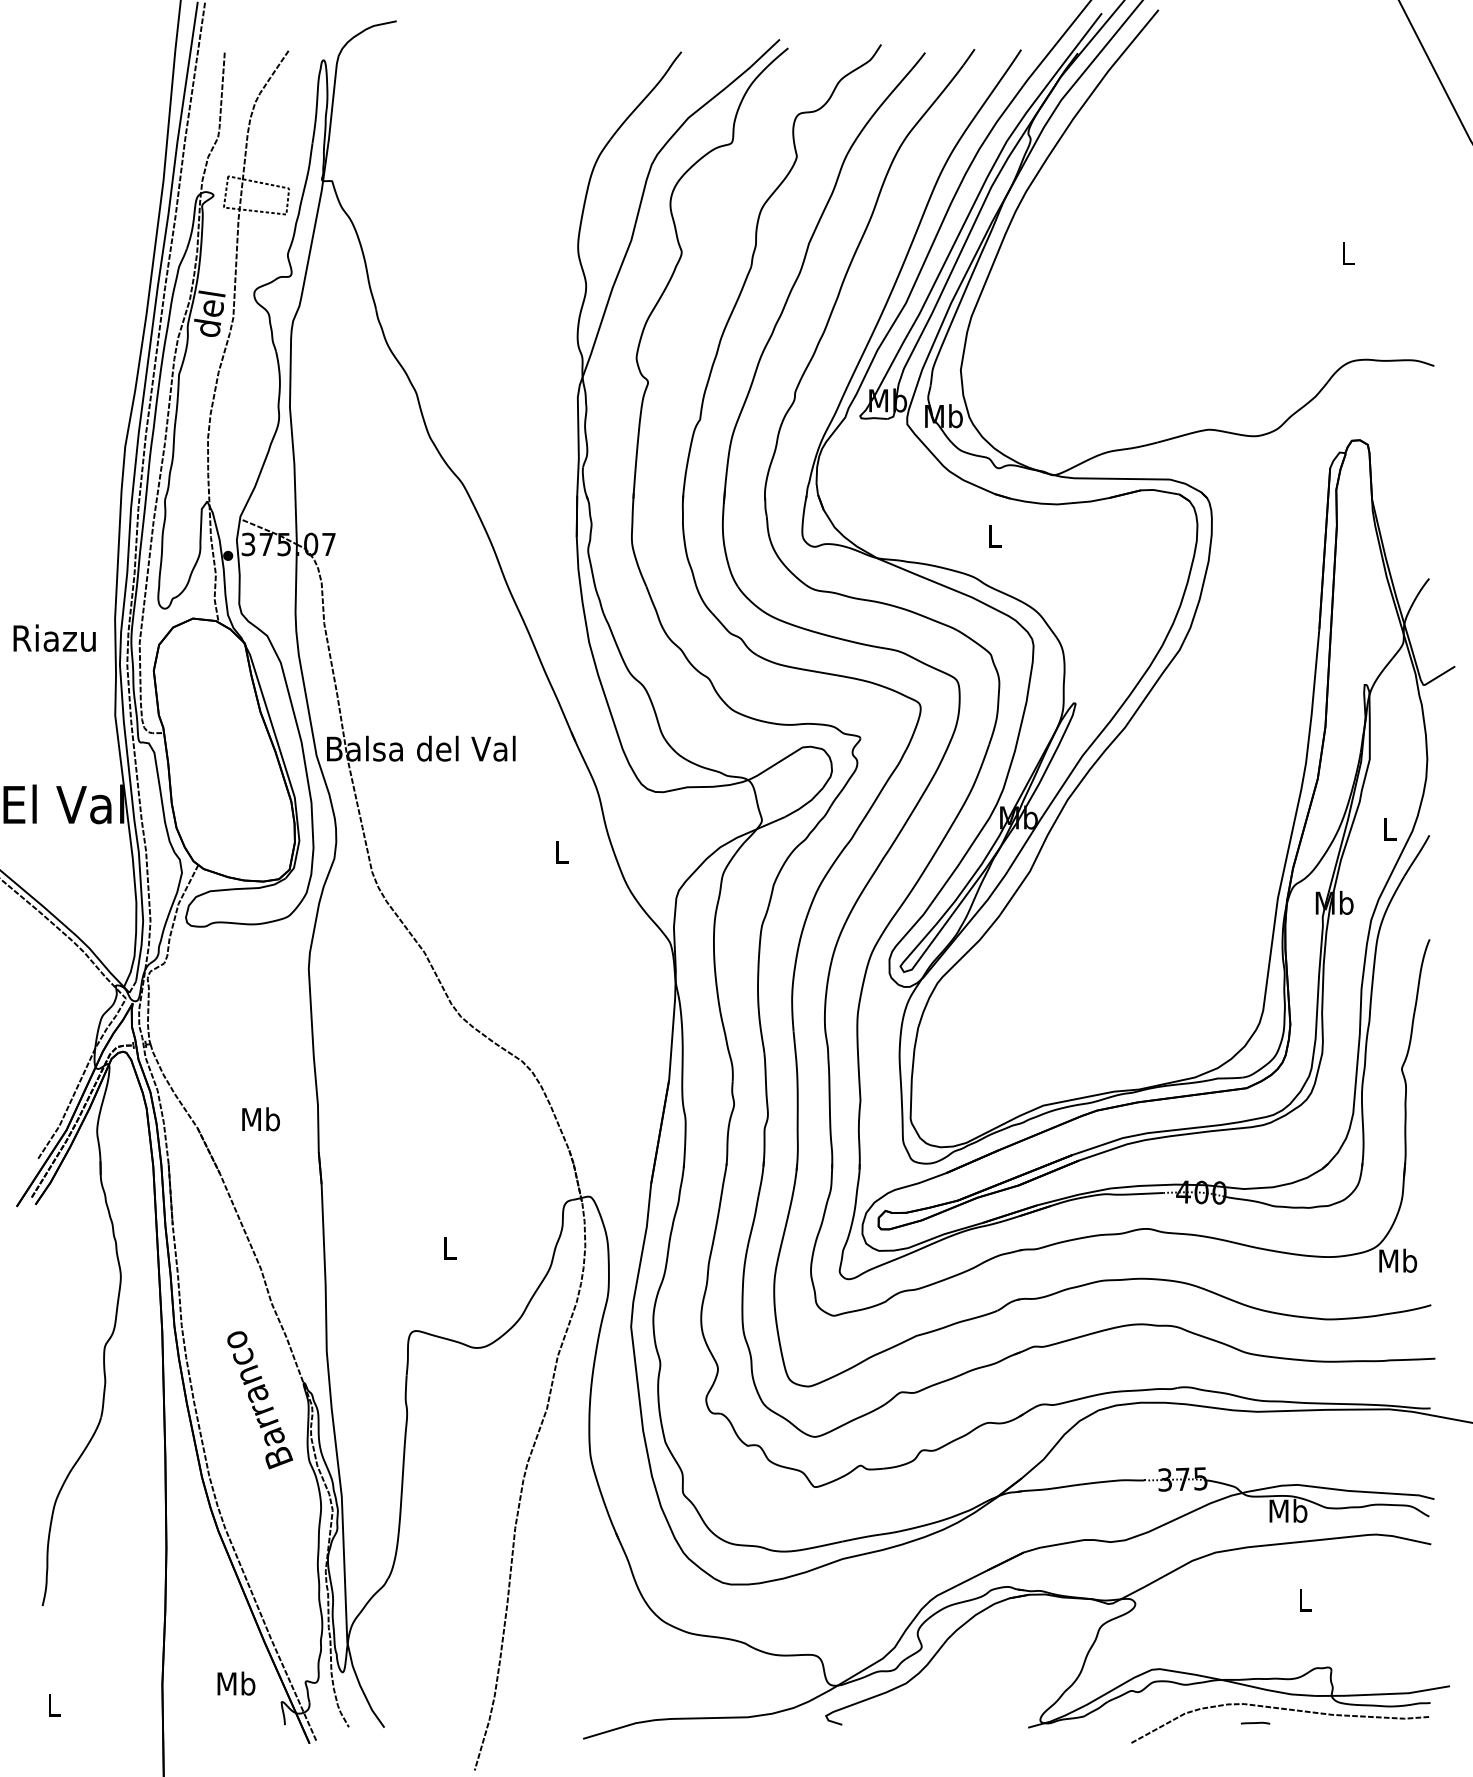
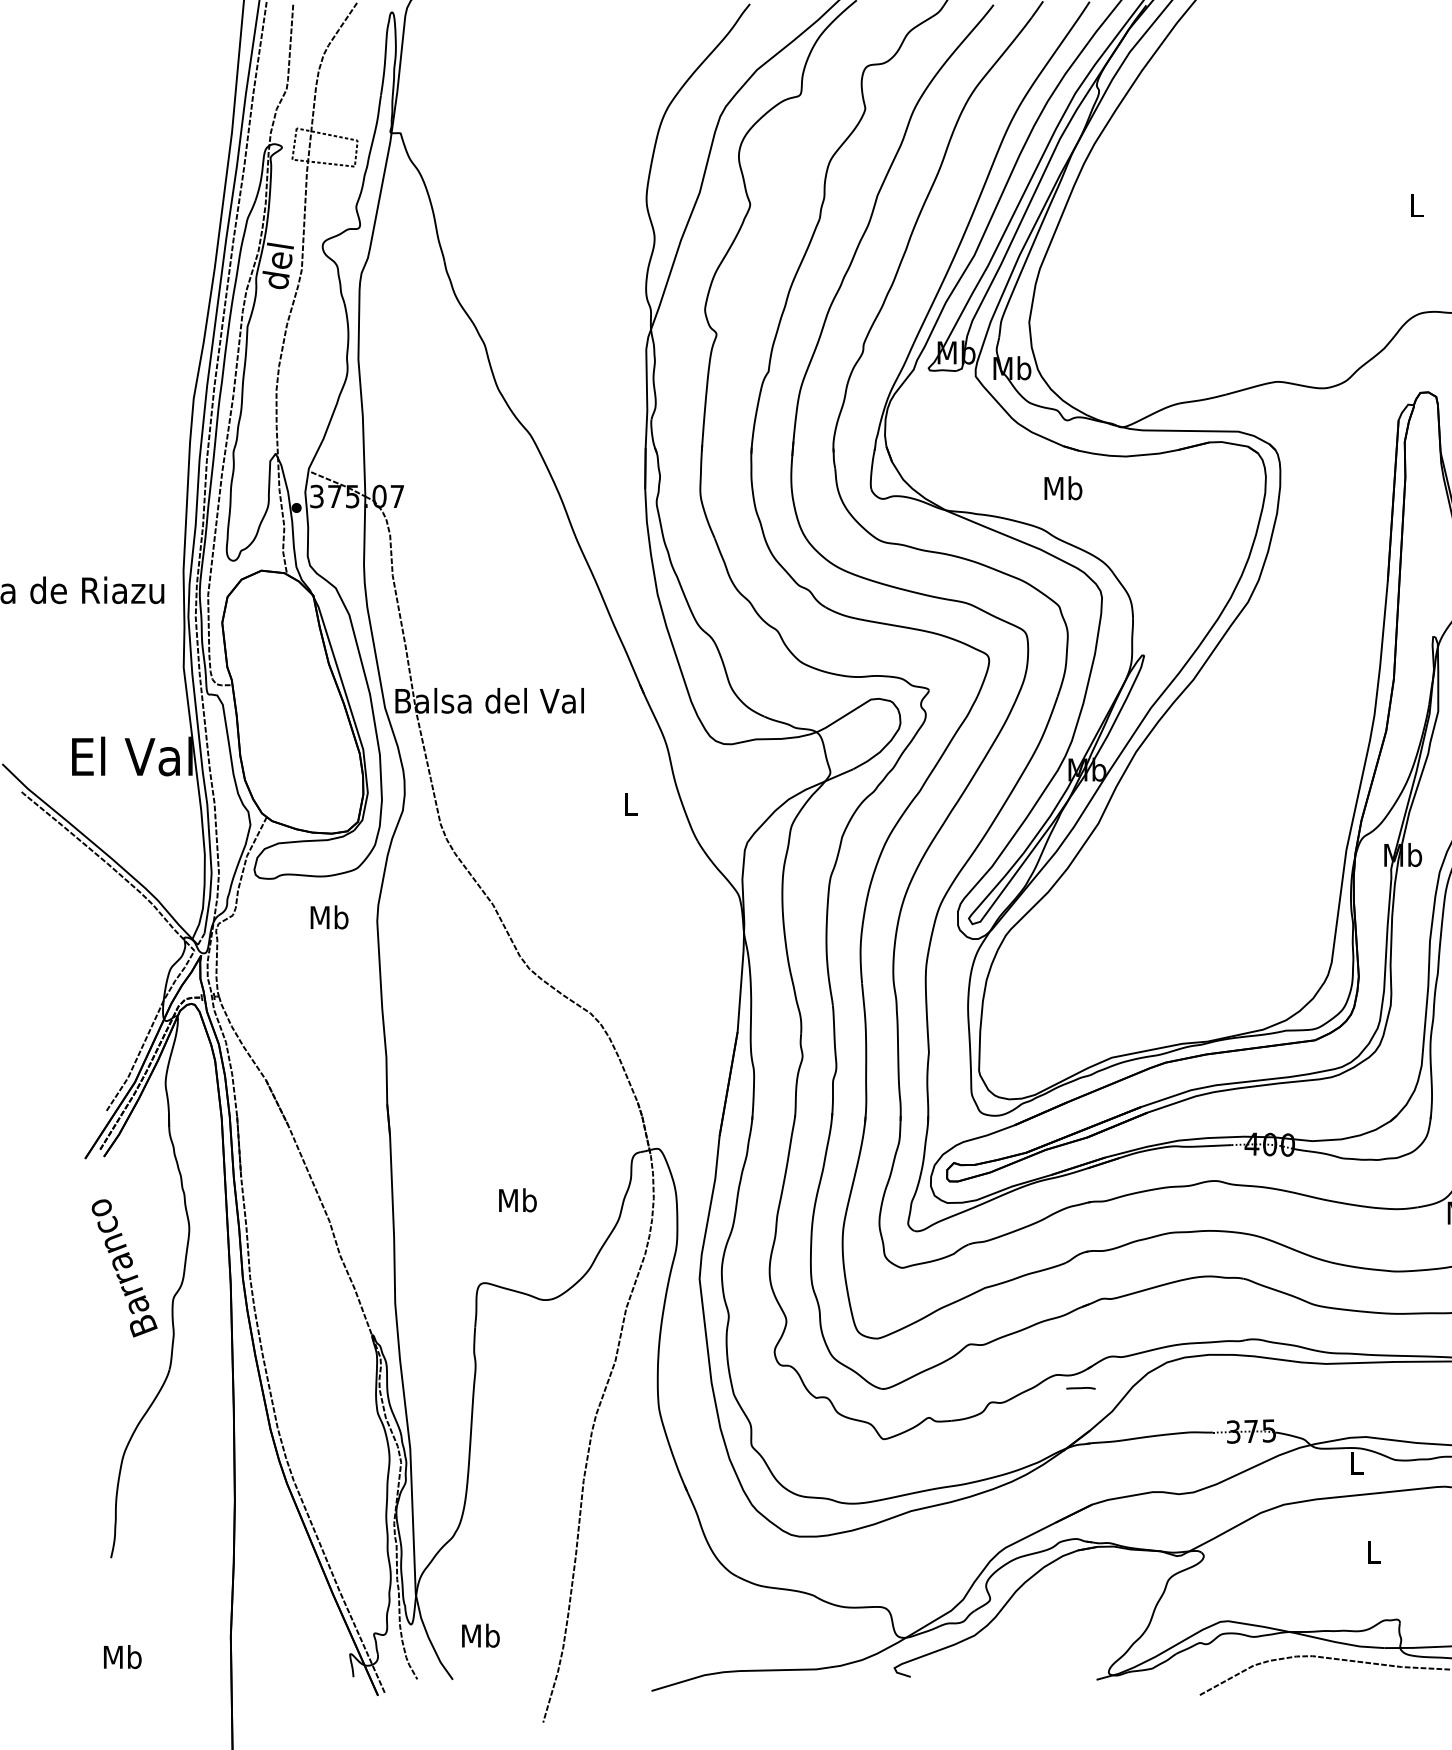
text: (994, 536) -> (1062, 488), L -> Mb
text: (260, 1119) -> (328, 917), moved
text: (449, 1248) -> (517, 1200), L -> Mb
text: (260, 1400) -> (124, 1268), moved
text: (1288, 1510) -> (1356, 1462), Mb -> L
text: (236, 1683) -> (480, 1635), moved
text: (54, 1704) -> (122, 1656), L -> Mb
line: (1255, 1722) -> (1080, 1387), moved

